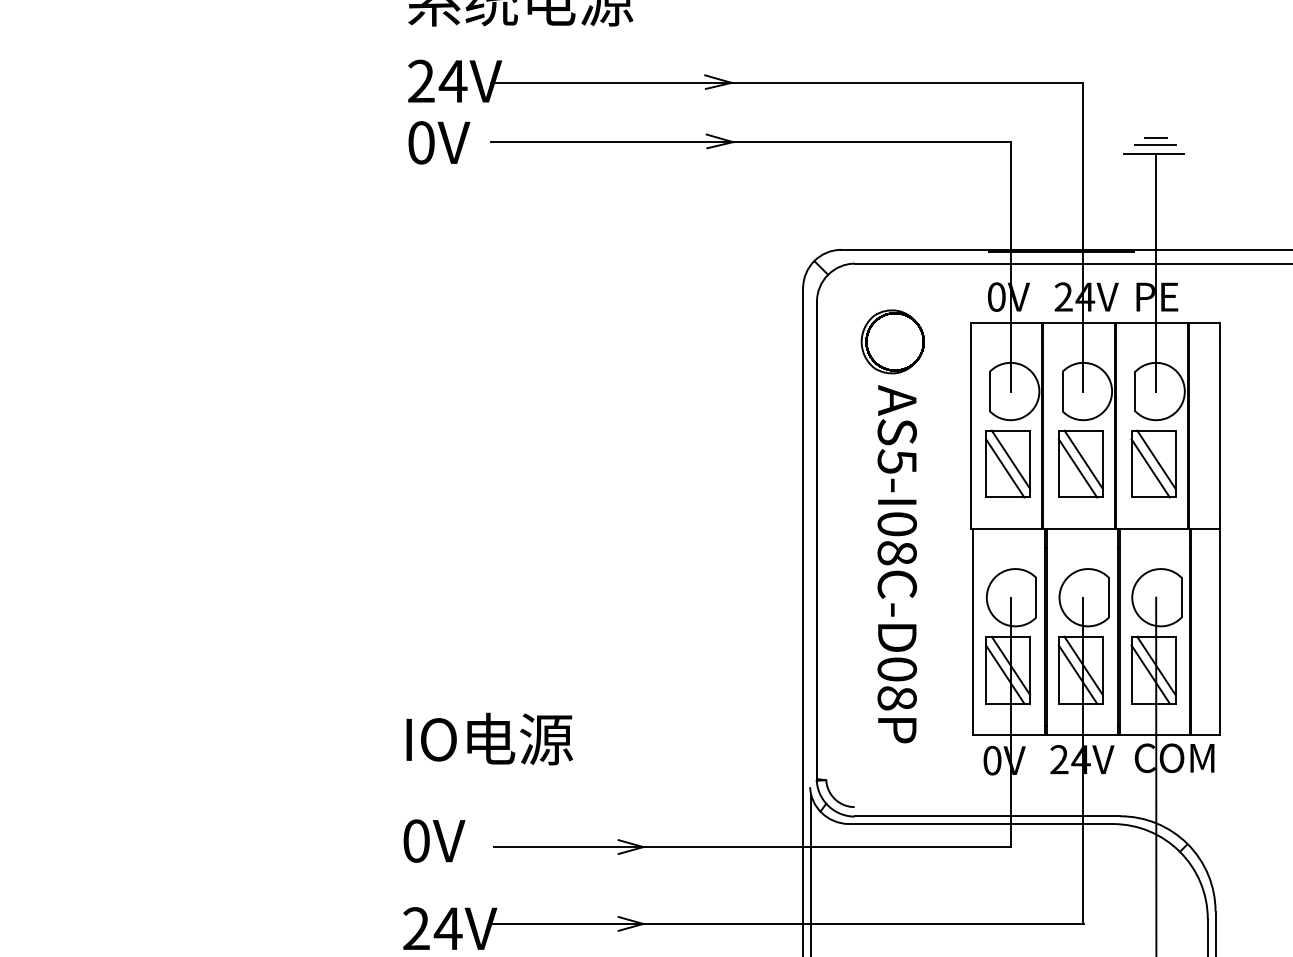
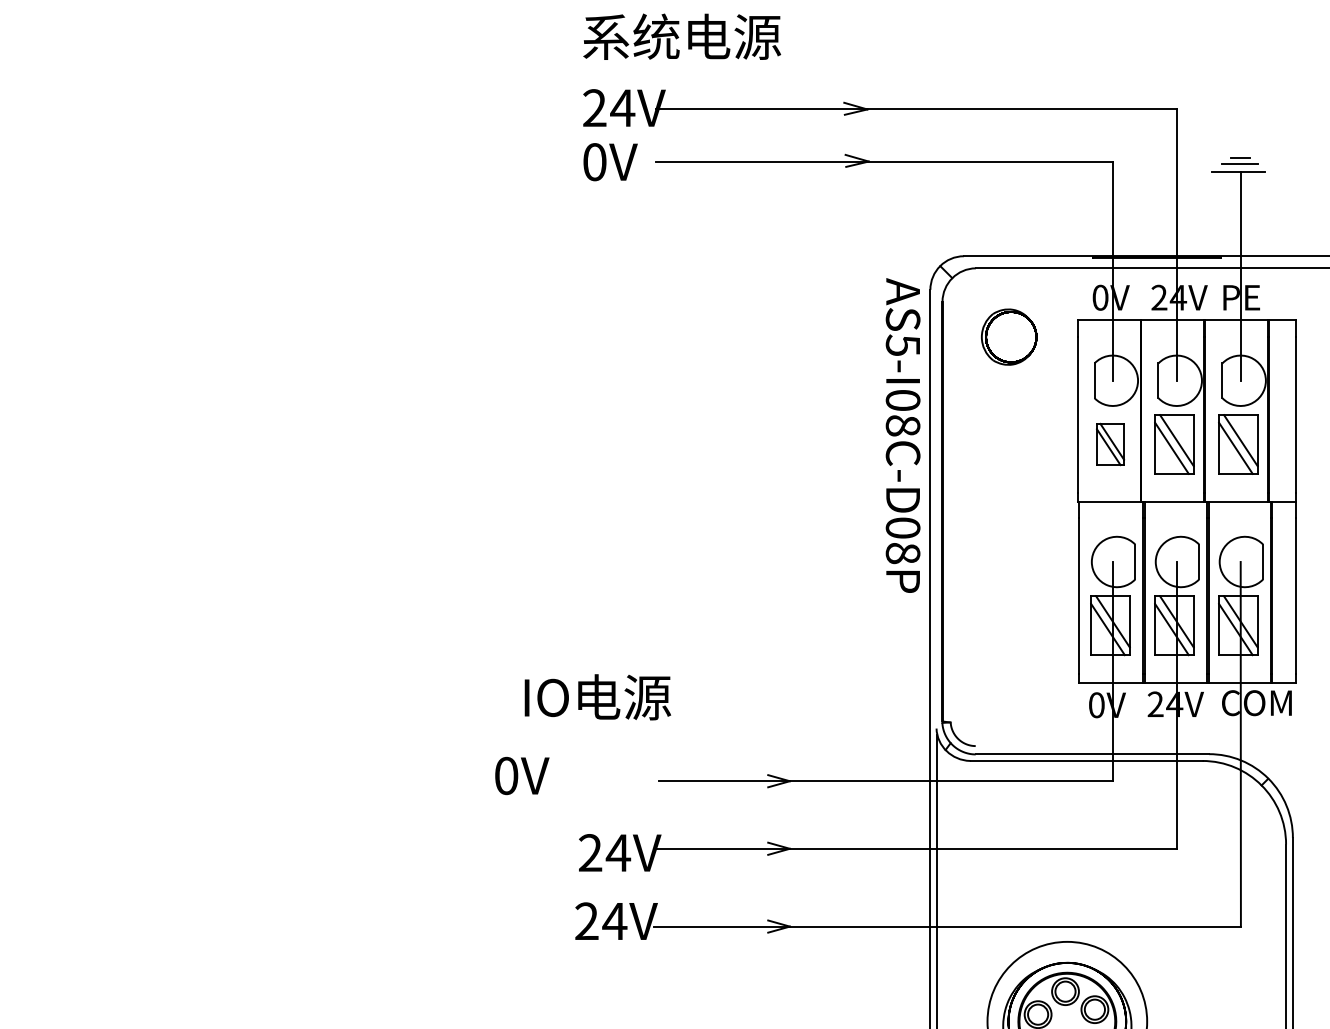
part: (1008, 464) -> (1110, 444), size x0.7
text: (896, 564) -> (902, 435), moved
text: (489, 739) -> (597, 697), moved
text: (434, 840) -> (522, 775), moved

